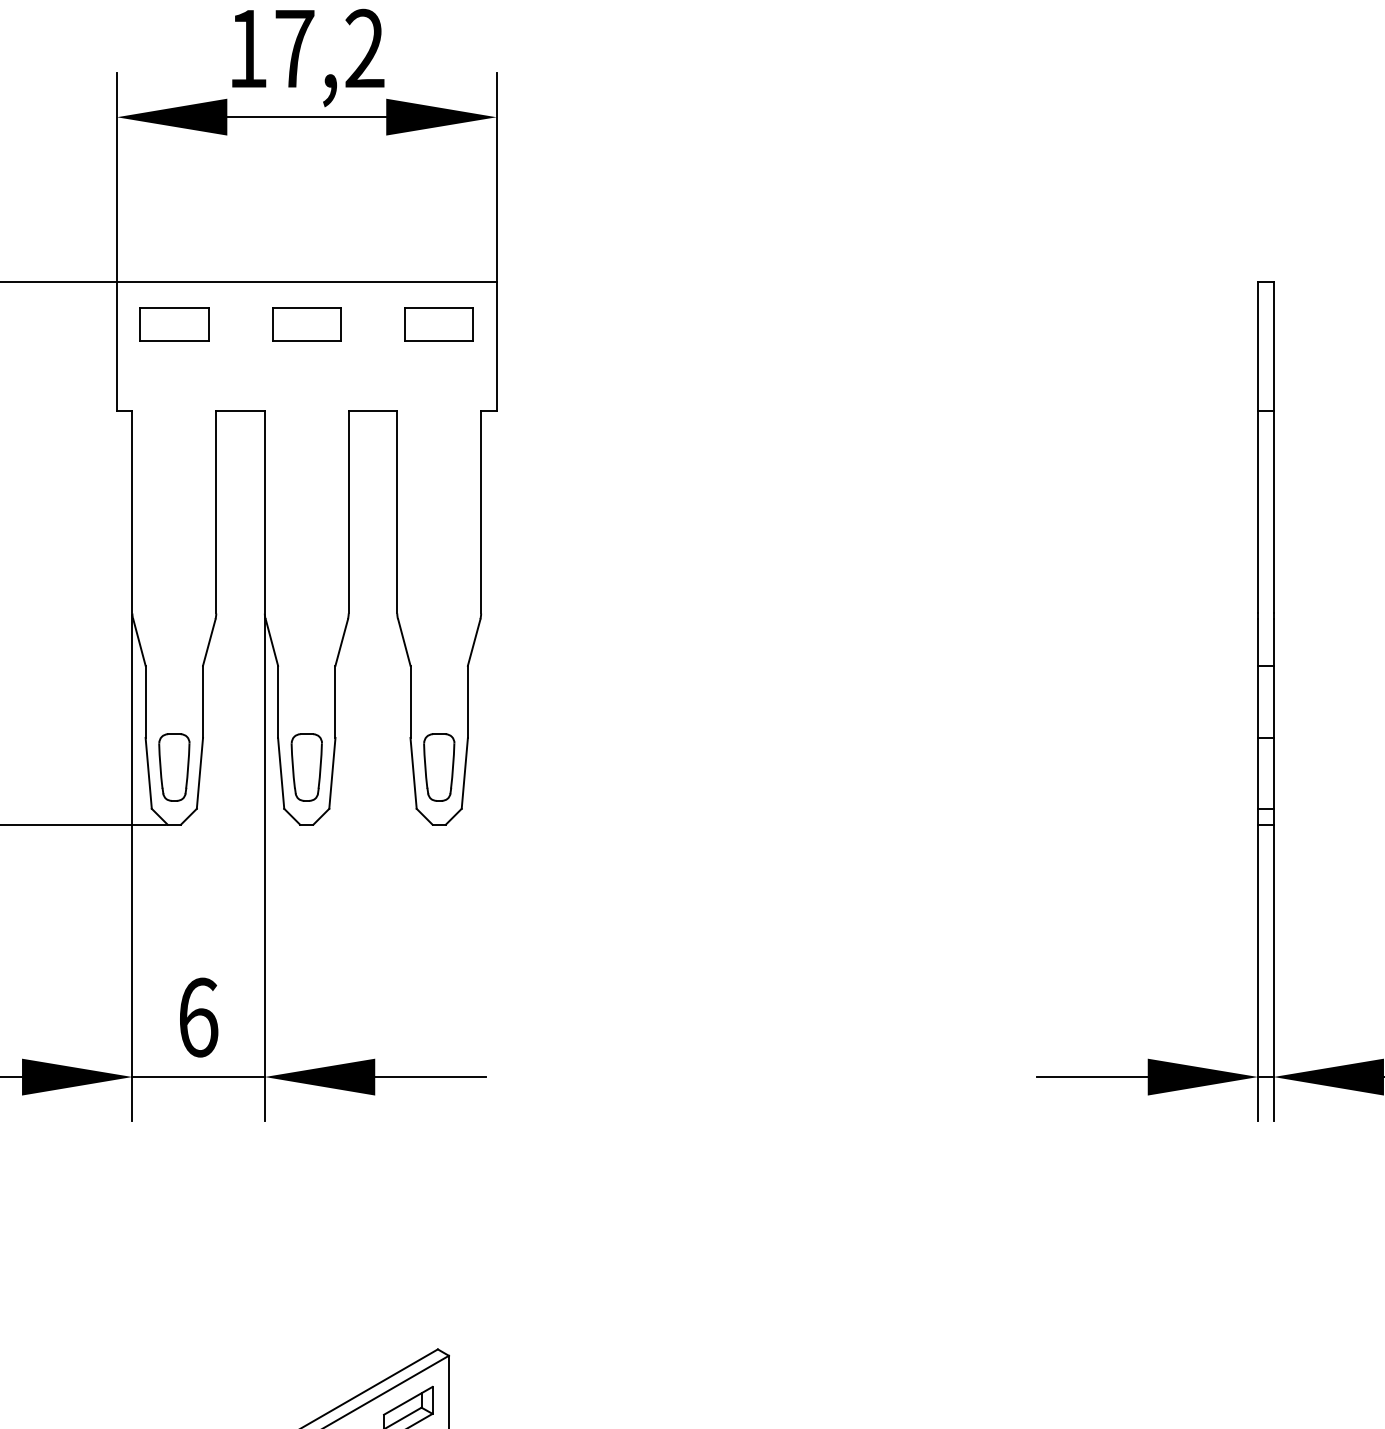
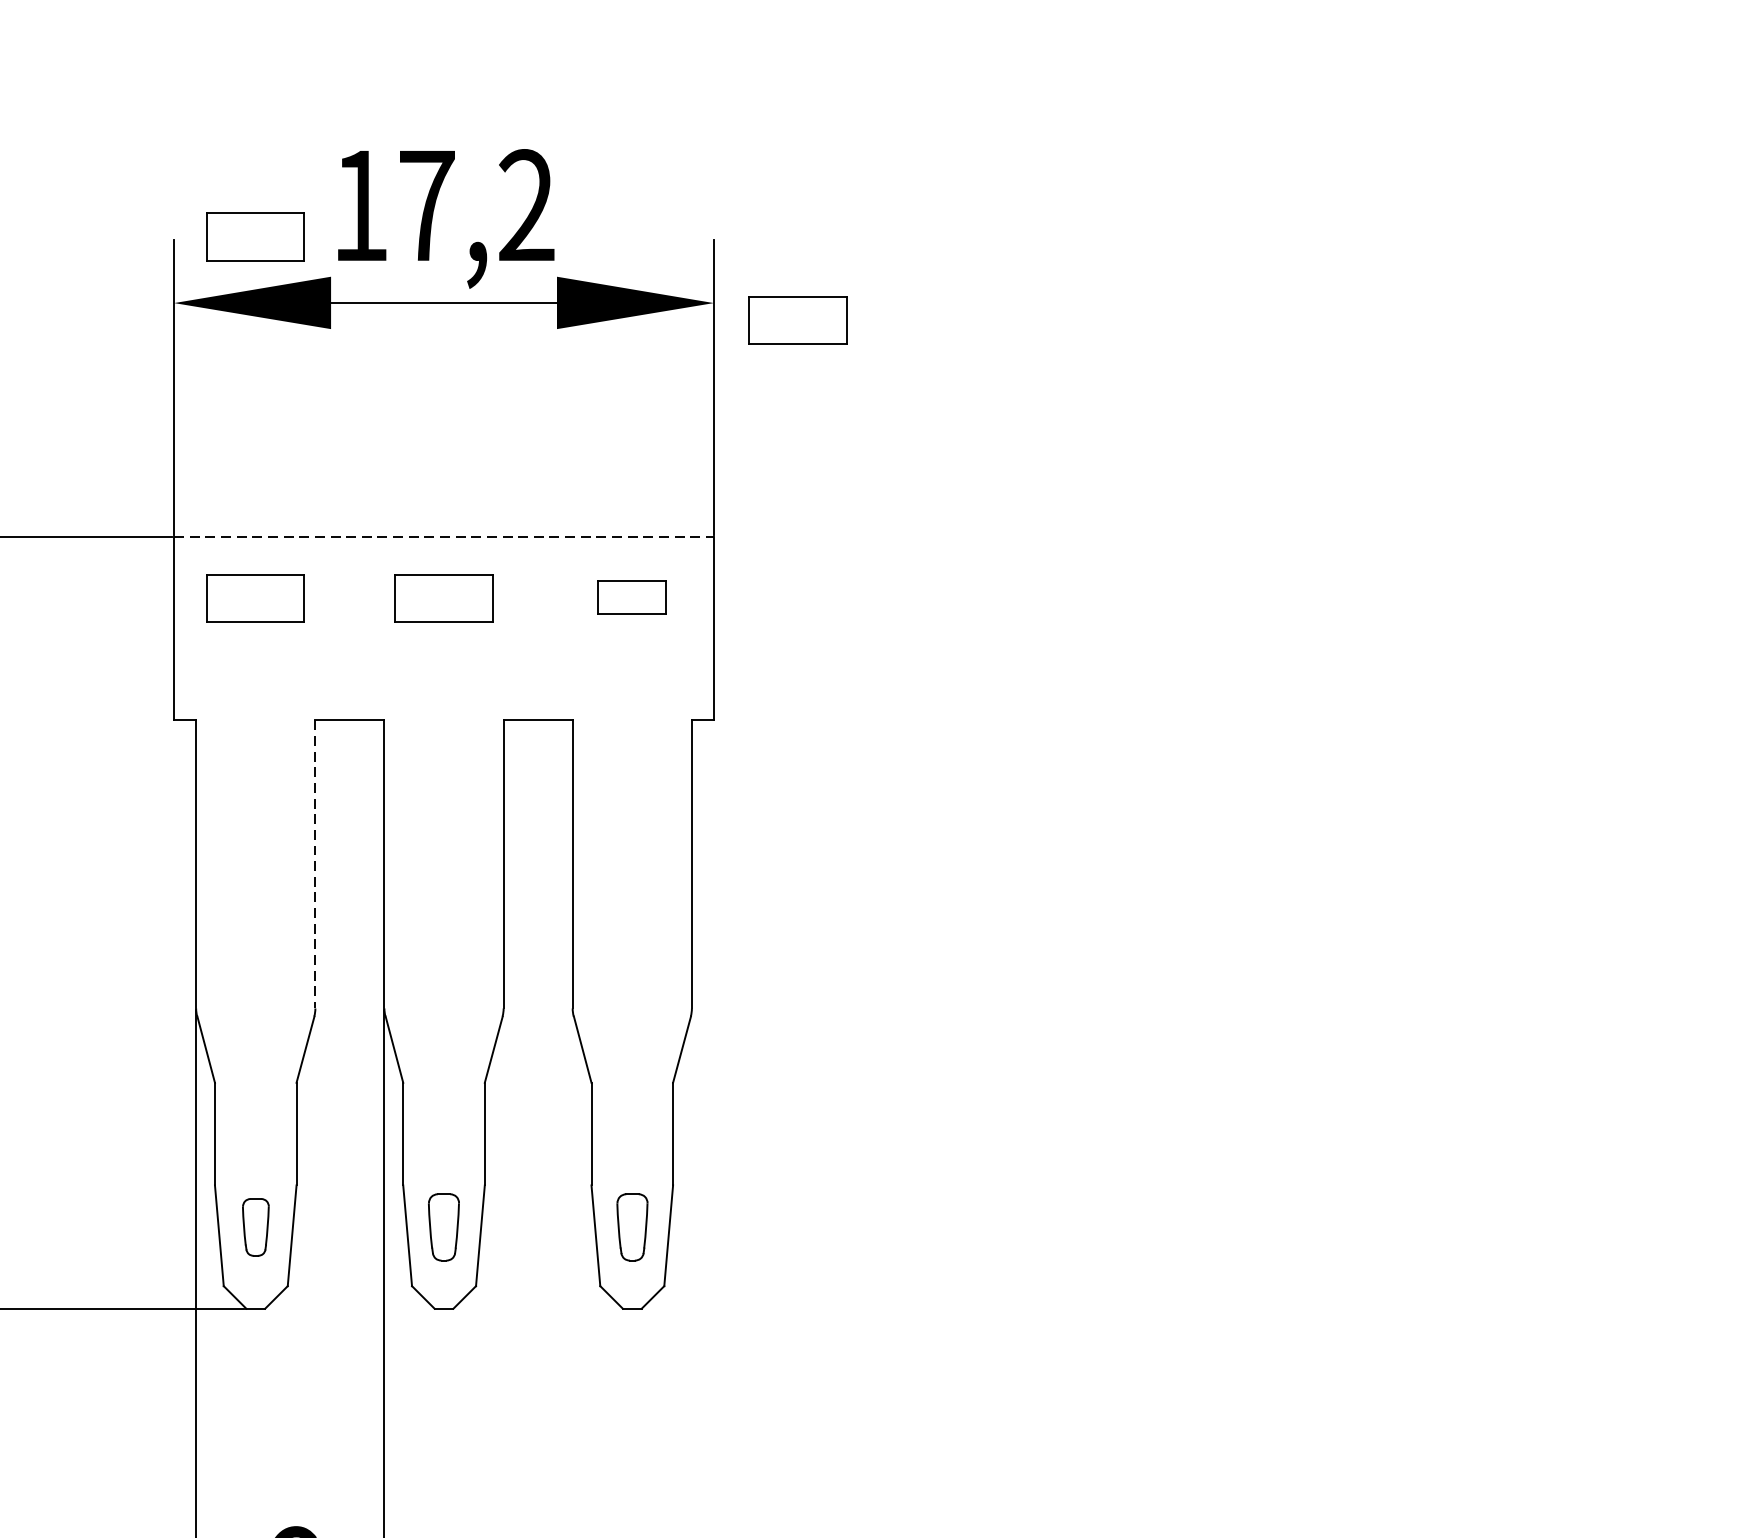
part: (174, 70) -> (256, 236), added
part: (555, 129) -> (797, 320), added
line: (306, 281) -> (443, 536), solid -> dashed
part: (438, 324) -> (631, 597), size x0.7
line: (216, 512) -> (315, 864), solid -> dashed
part: (174, 767) -> (256, 1227), size x0.6
part: (306, 767) -> (443, 1227), size x0.7
part: (439, 767) -> (632, 1227), size x0.7

